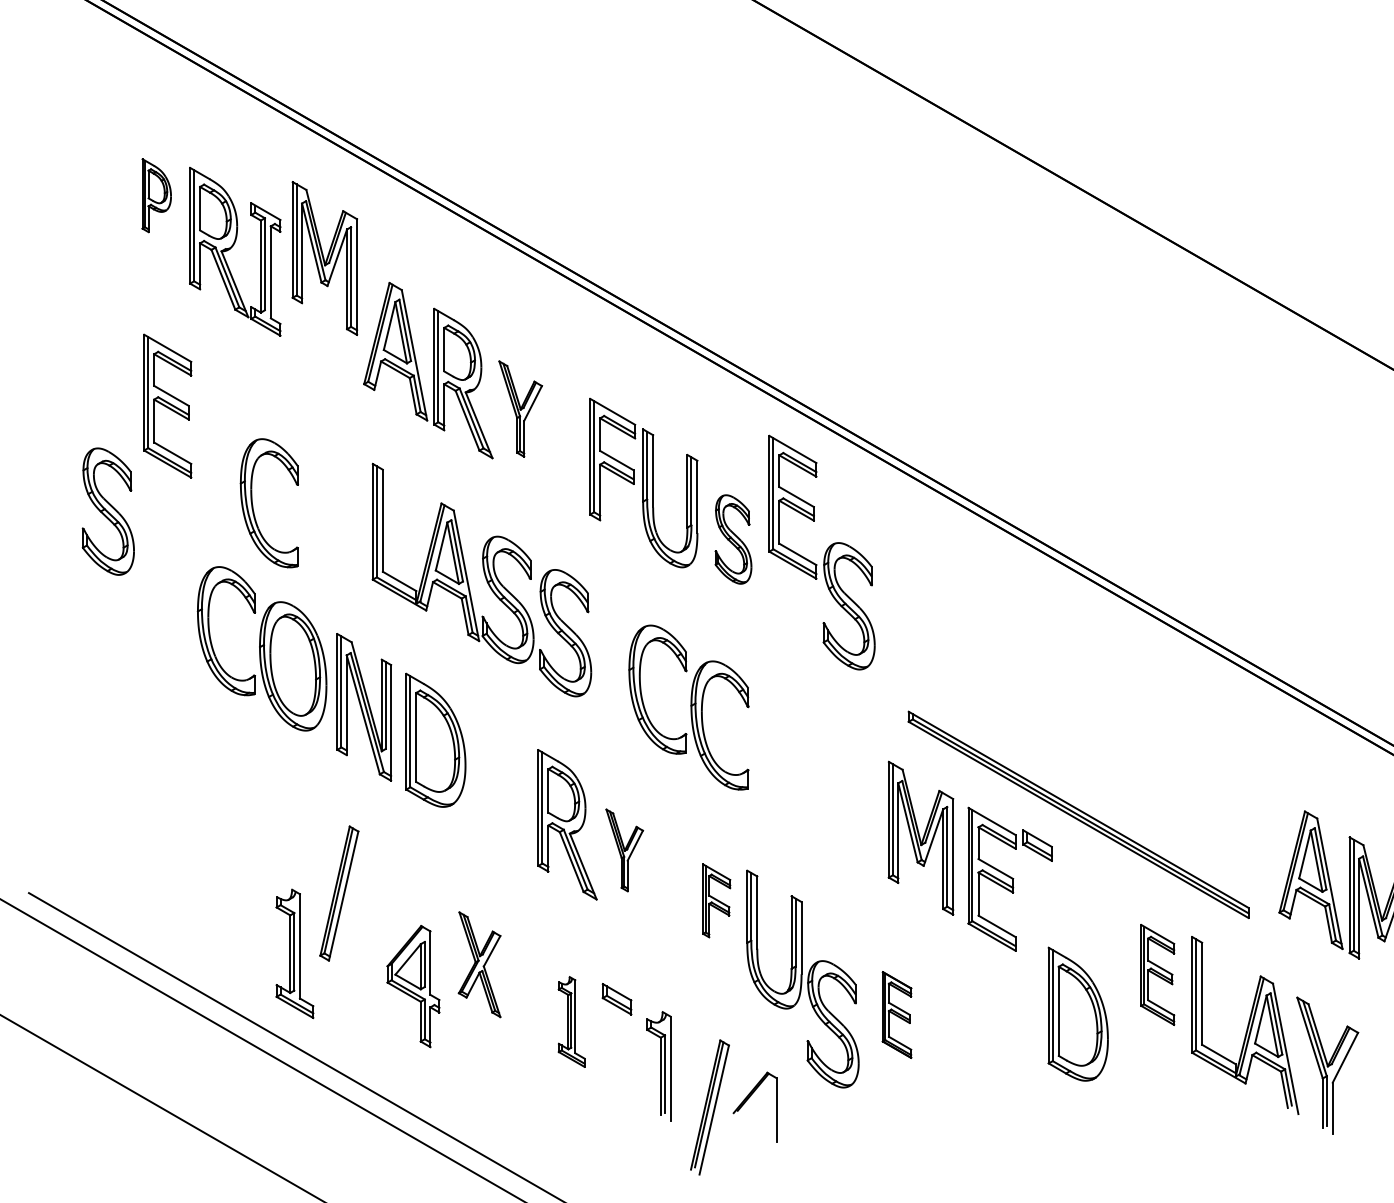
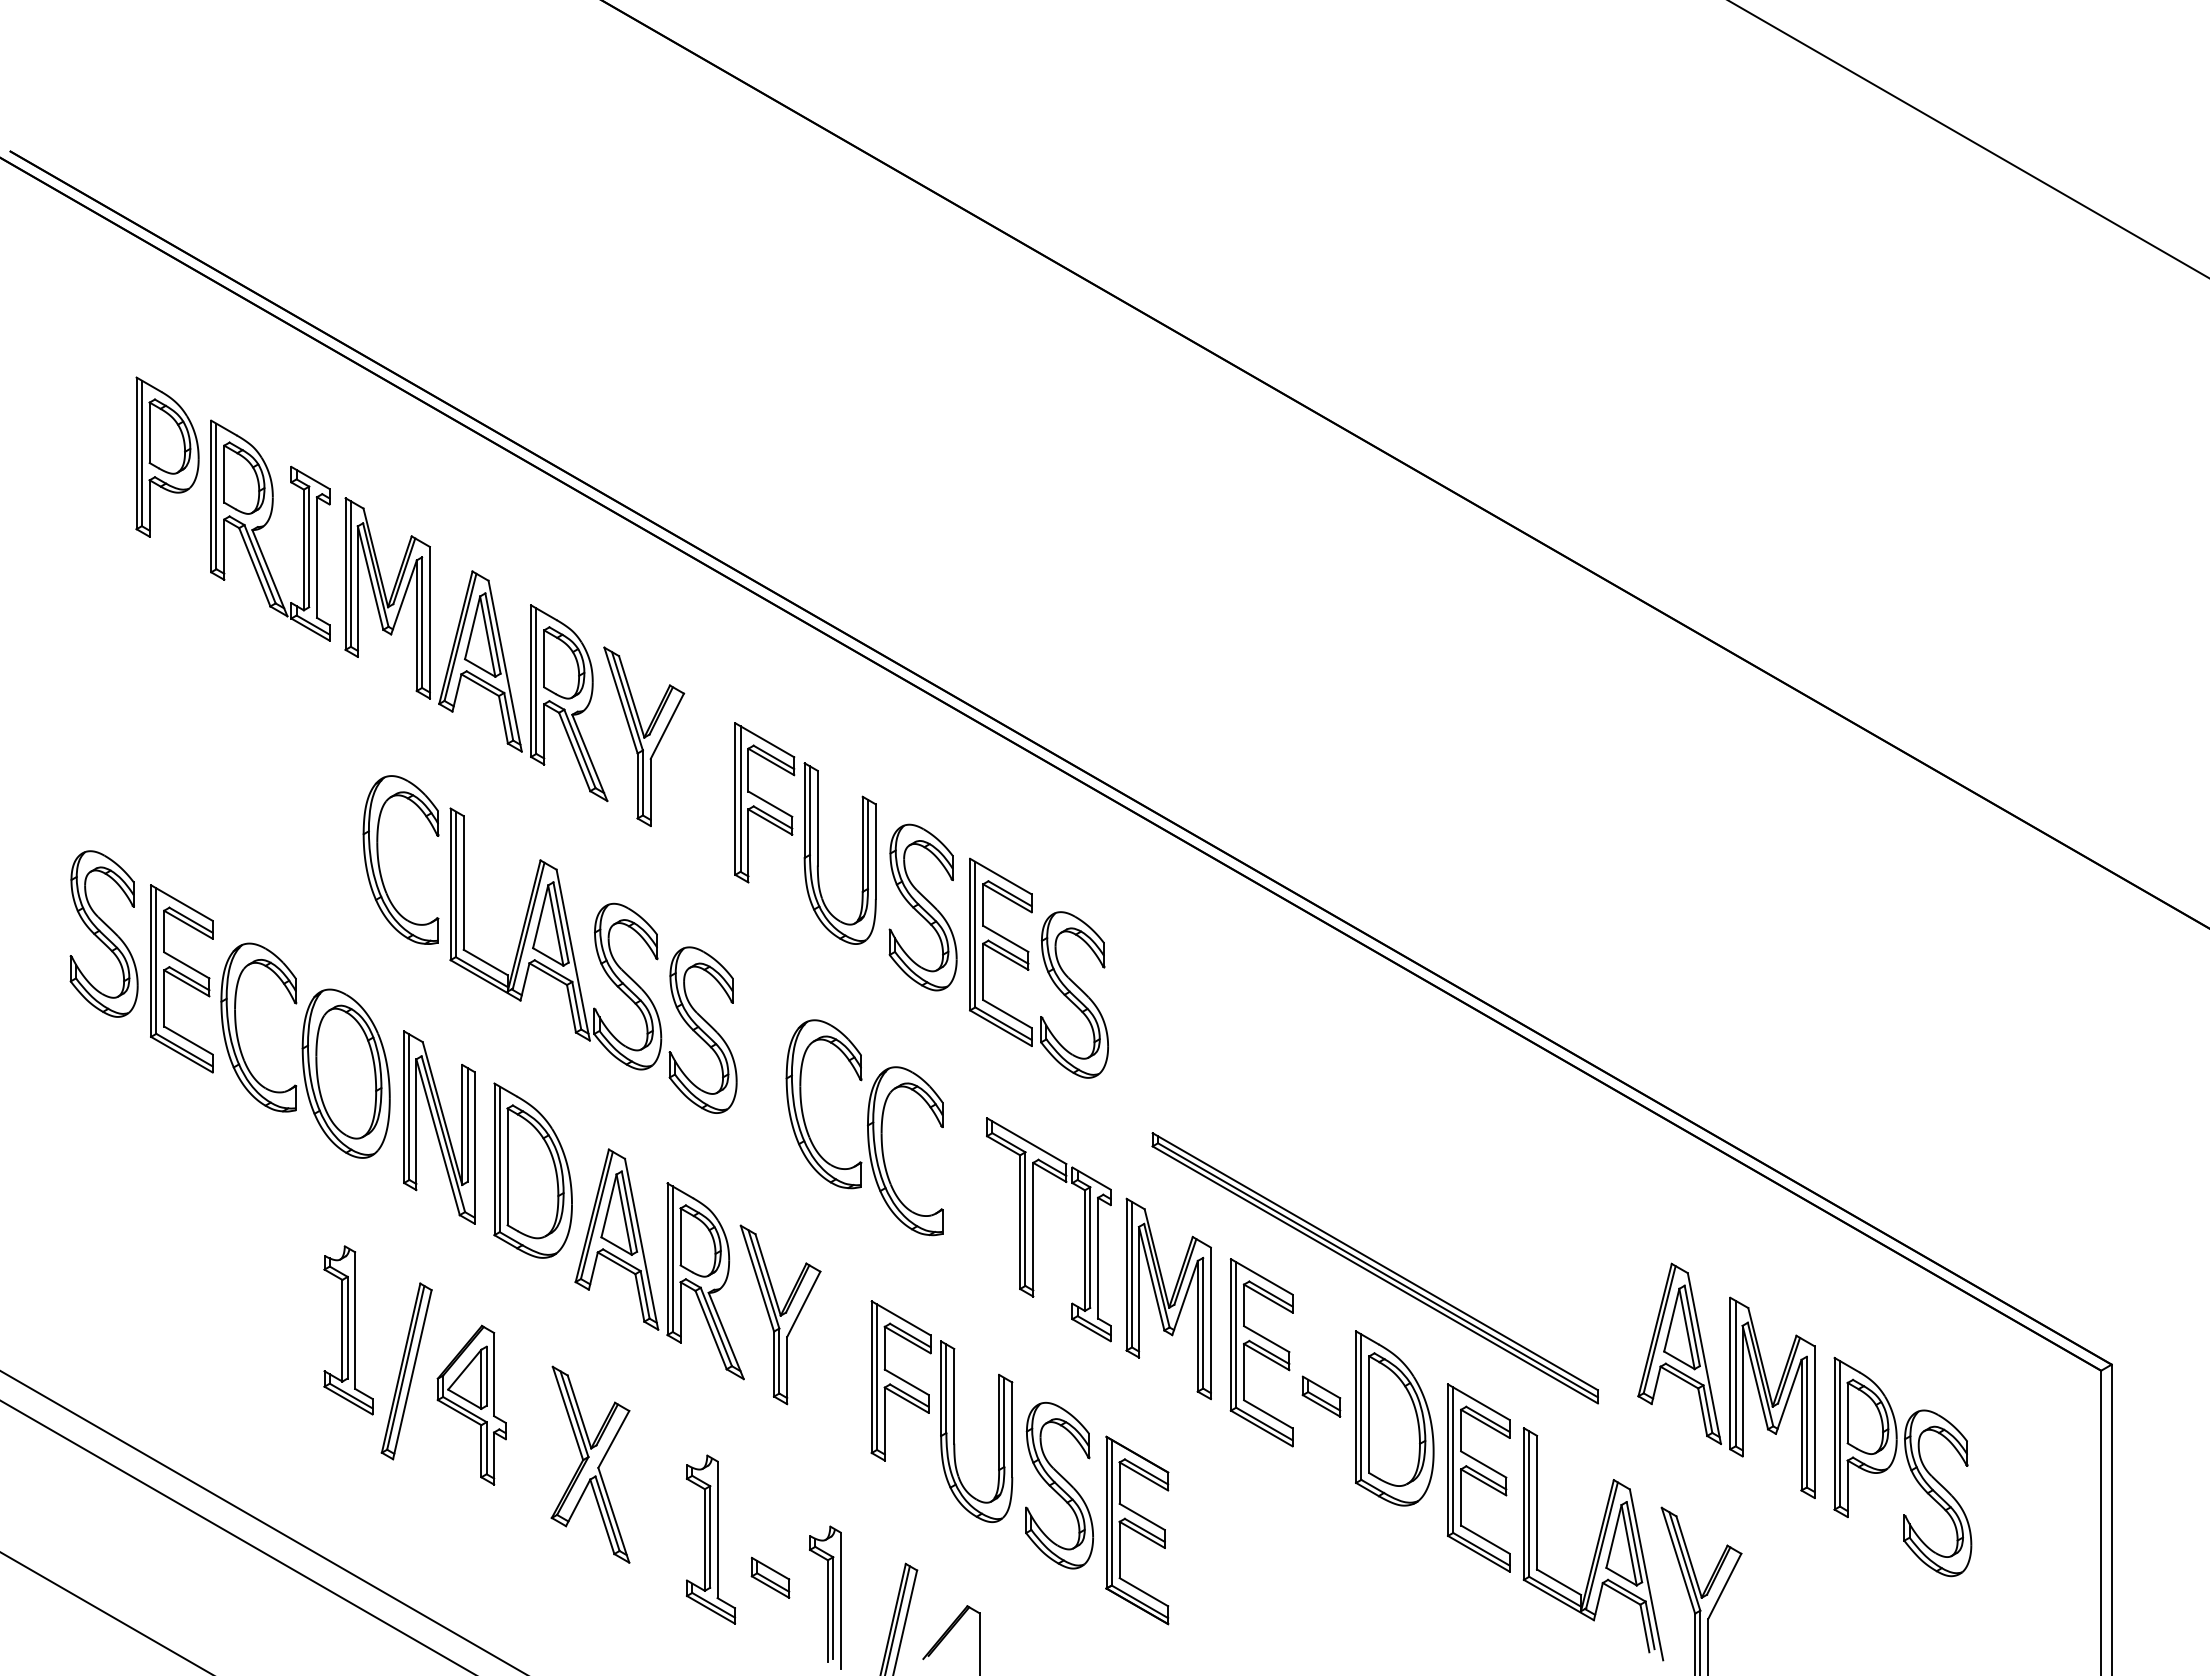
part: (156, 195) -> (167, 456), size x1.67
part: (324, 258) -> (387, 598), moved
part: (167, 405) -> (181, 978), moved
part: (520, 408) -> (644, 736), size x1.43
part: (252, 502) -> (379, 859), moved
part: (792, 506) -> (1000, 951), moved
part: (107, 511) -> (103, 933), moved
part: (733, 539) -> (922, 907), size x1.43
part: (817, 785) -> (1033, 1229), added
part: (499, 792) -> (616, 1239), added
part: (1037, 845) -> (1321, 1396), moved
part: (624, 850) -> (780, 1314), size x1.67
part: (716, 900) -> (900, 1380), size x1.67
part: (294, 953) -> (348, 1330), moved
part: (479, 964) -> (590, 1464), size x1.43
part: (1157, 974) -> (1478, 1477), size x1.43
part: (413, 986) -> (471, 1404), moved
part: (617, 998) -> (770, 1577), moved
part: (1078, 1014) -> (1394, 1418), moved
part: (897, 1015) -> (1137, 1530), size x1.67
part: (572, 1021) -> (711, 1539), size x1.43
part: (833, 1024) -> (1059, 1485), moved

